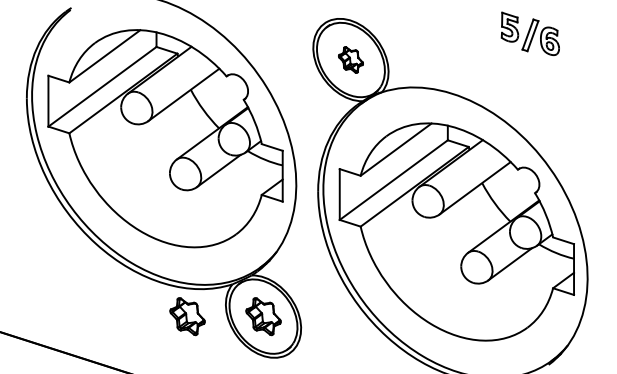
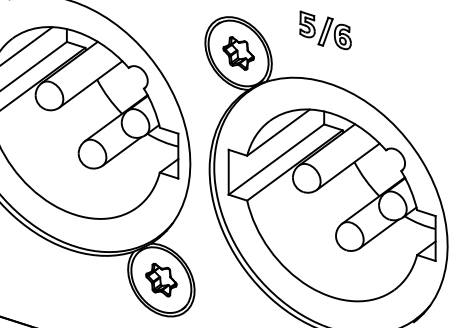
part: (529, 33) -> (324, 30), moved
part: (350, 59) -> (238, 53), size x1.43
part: (187, 316) -> (94, 280), removed

